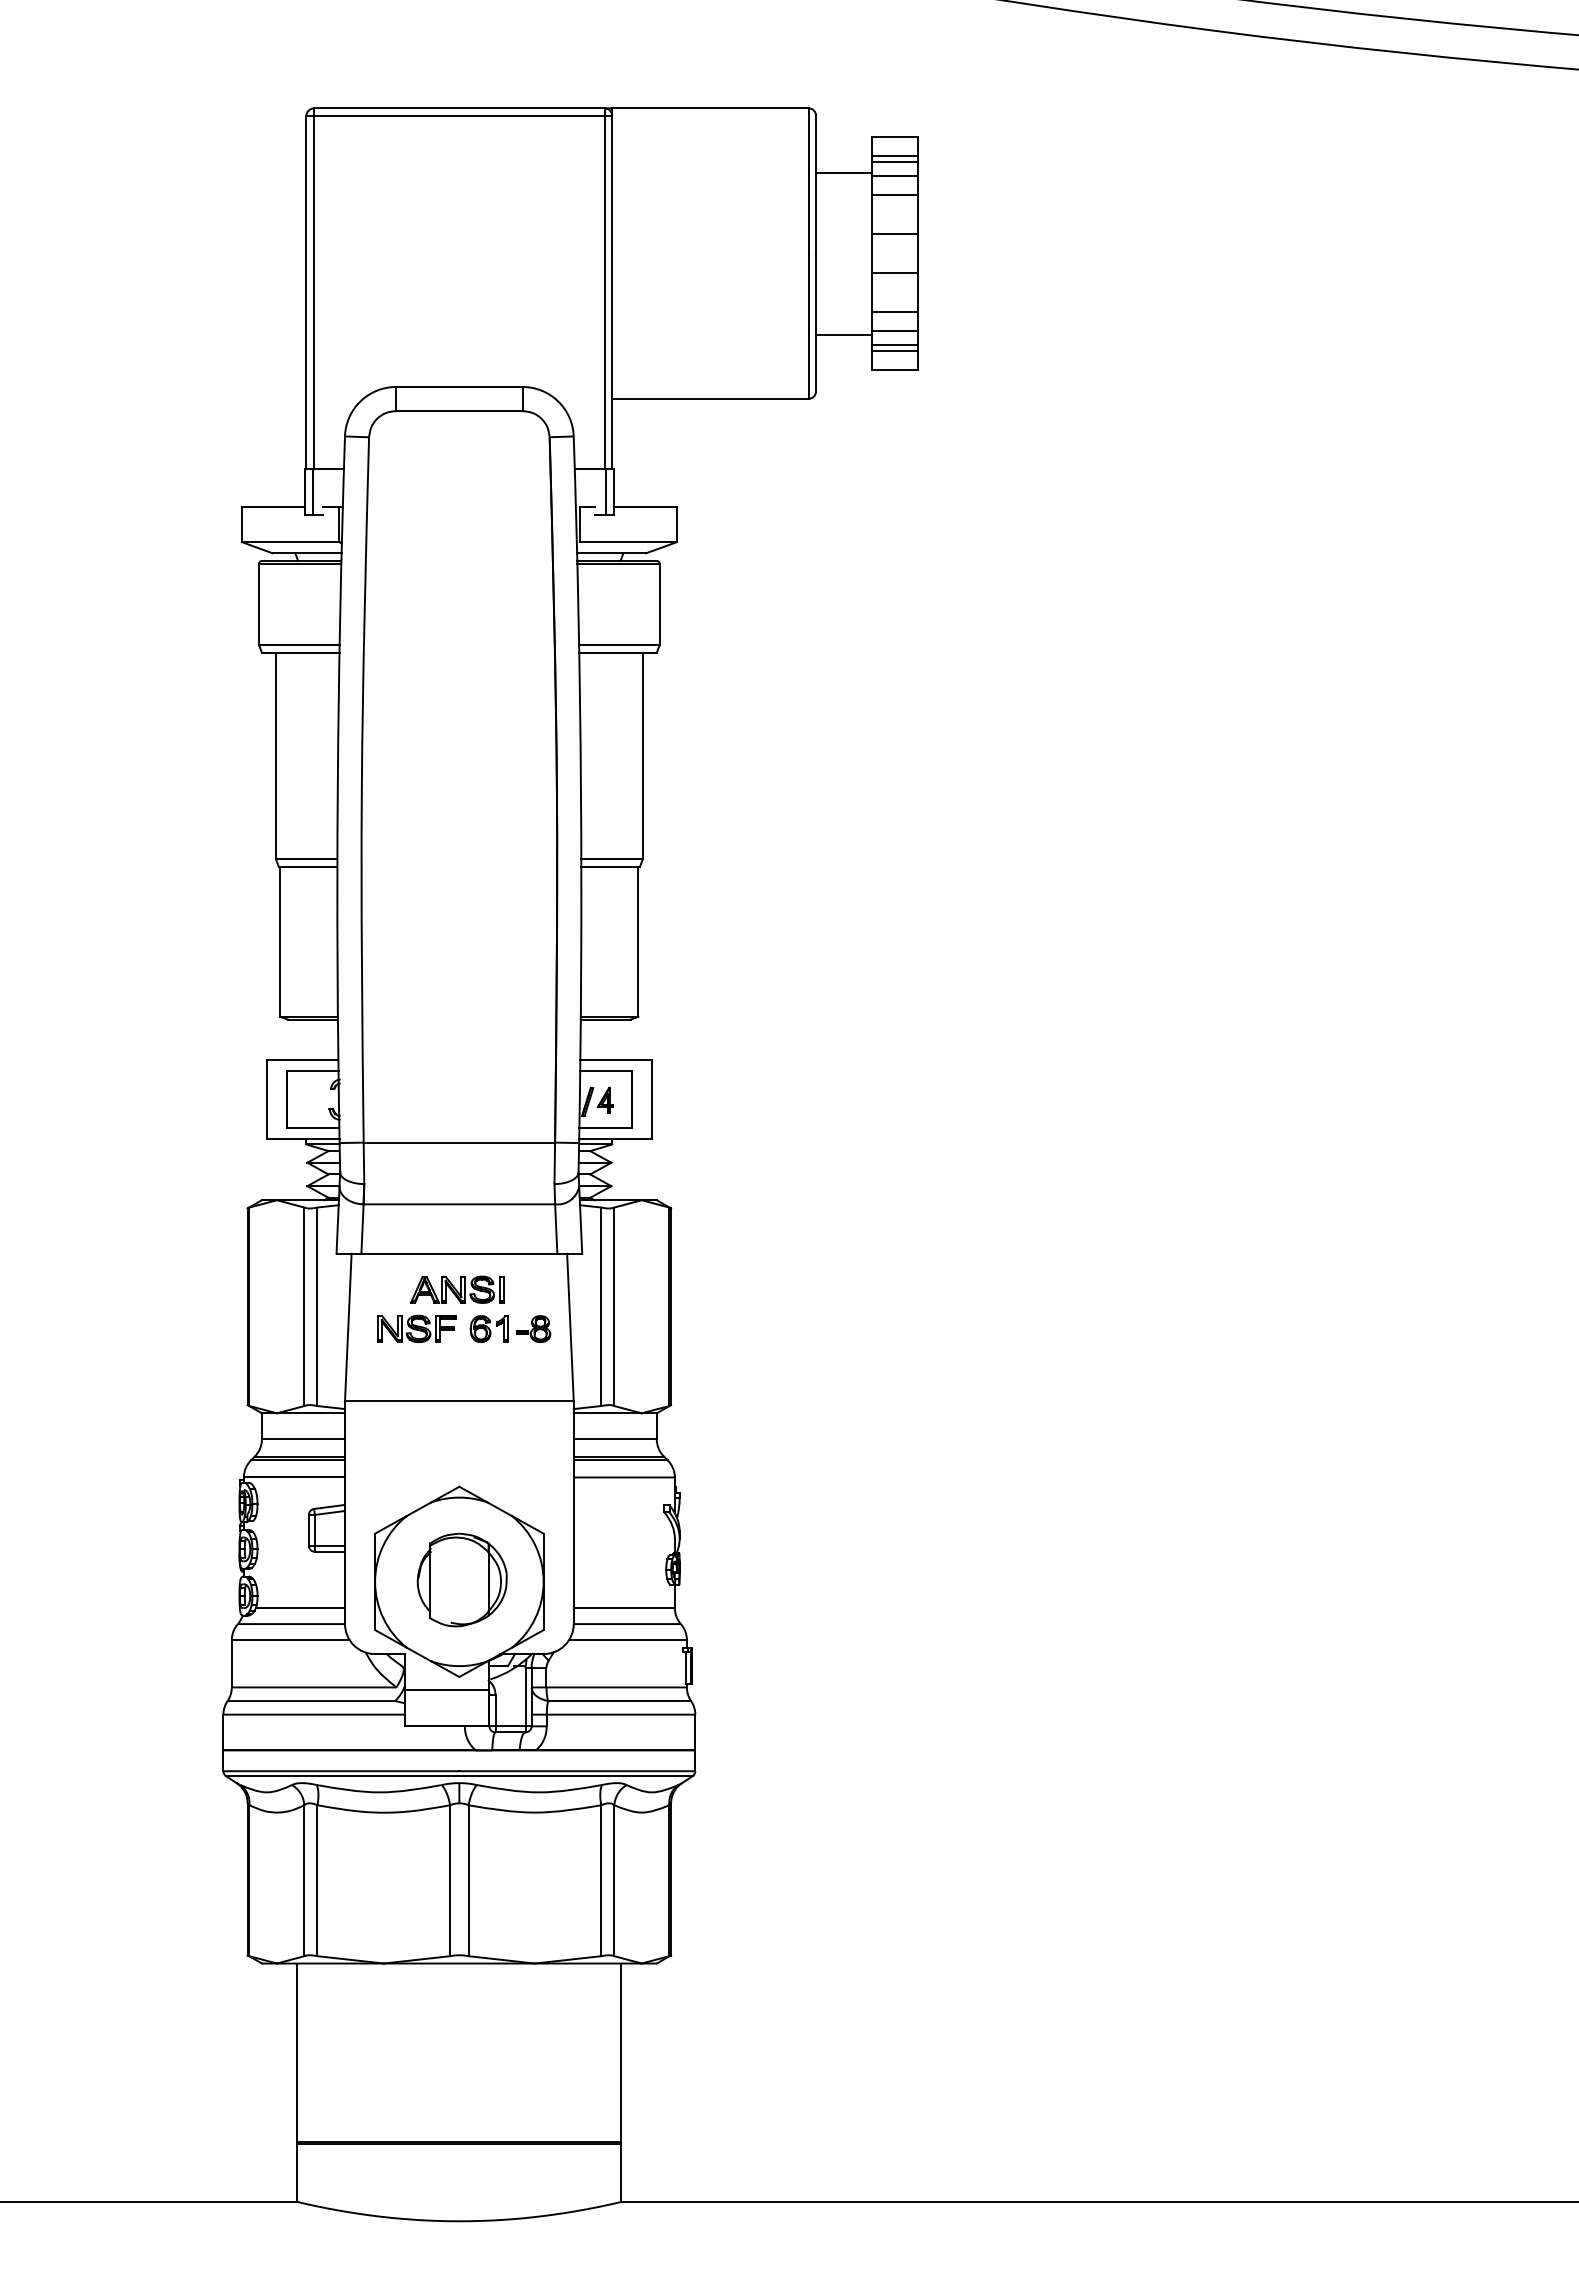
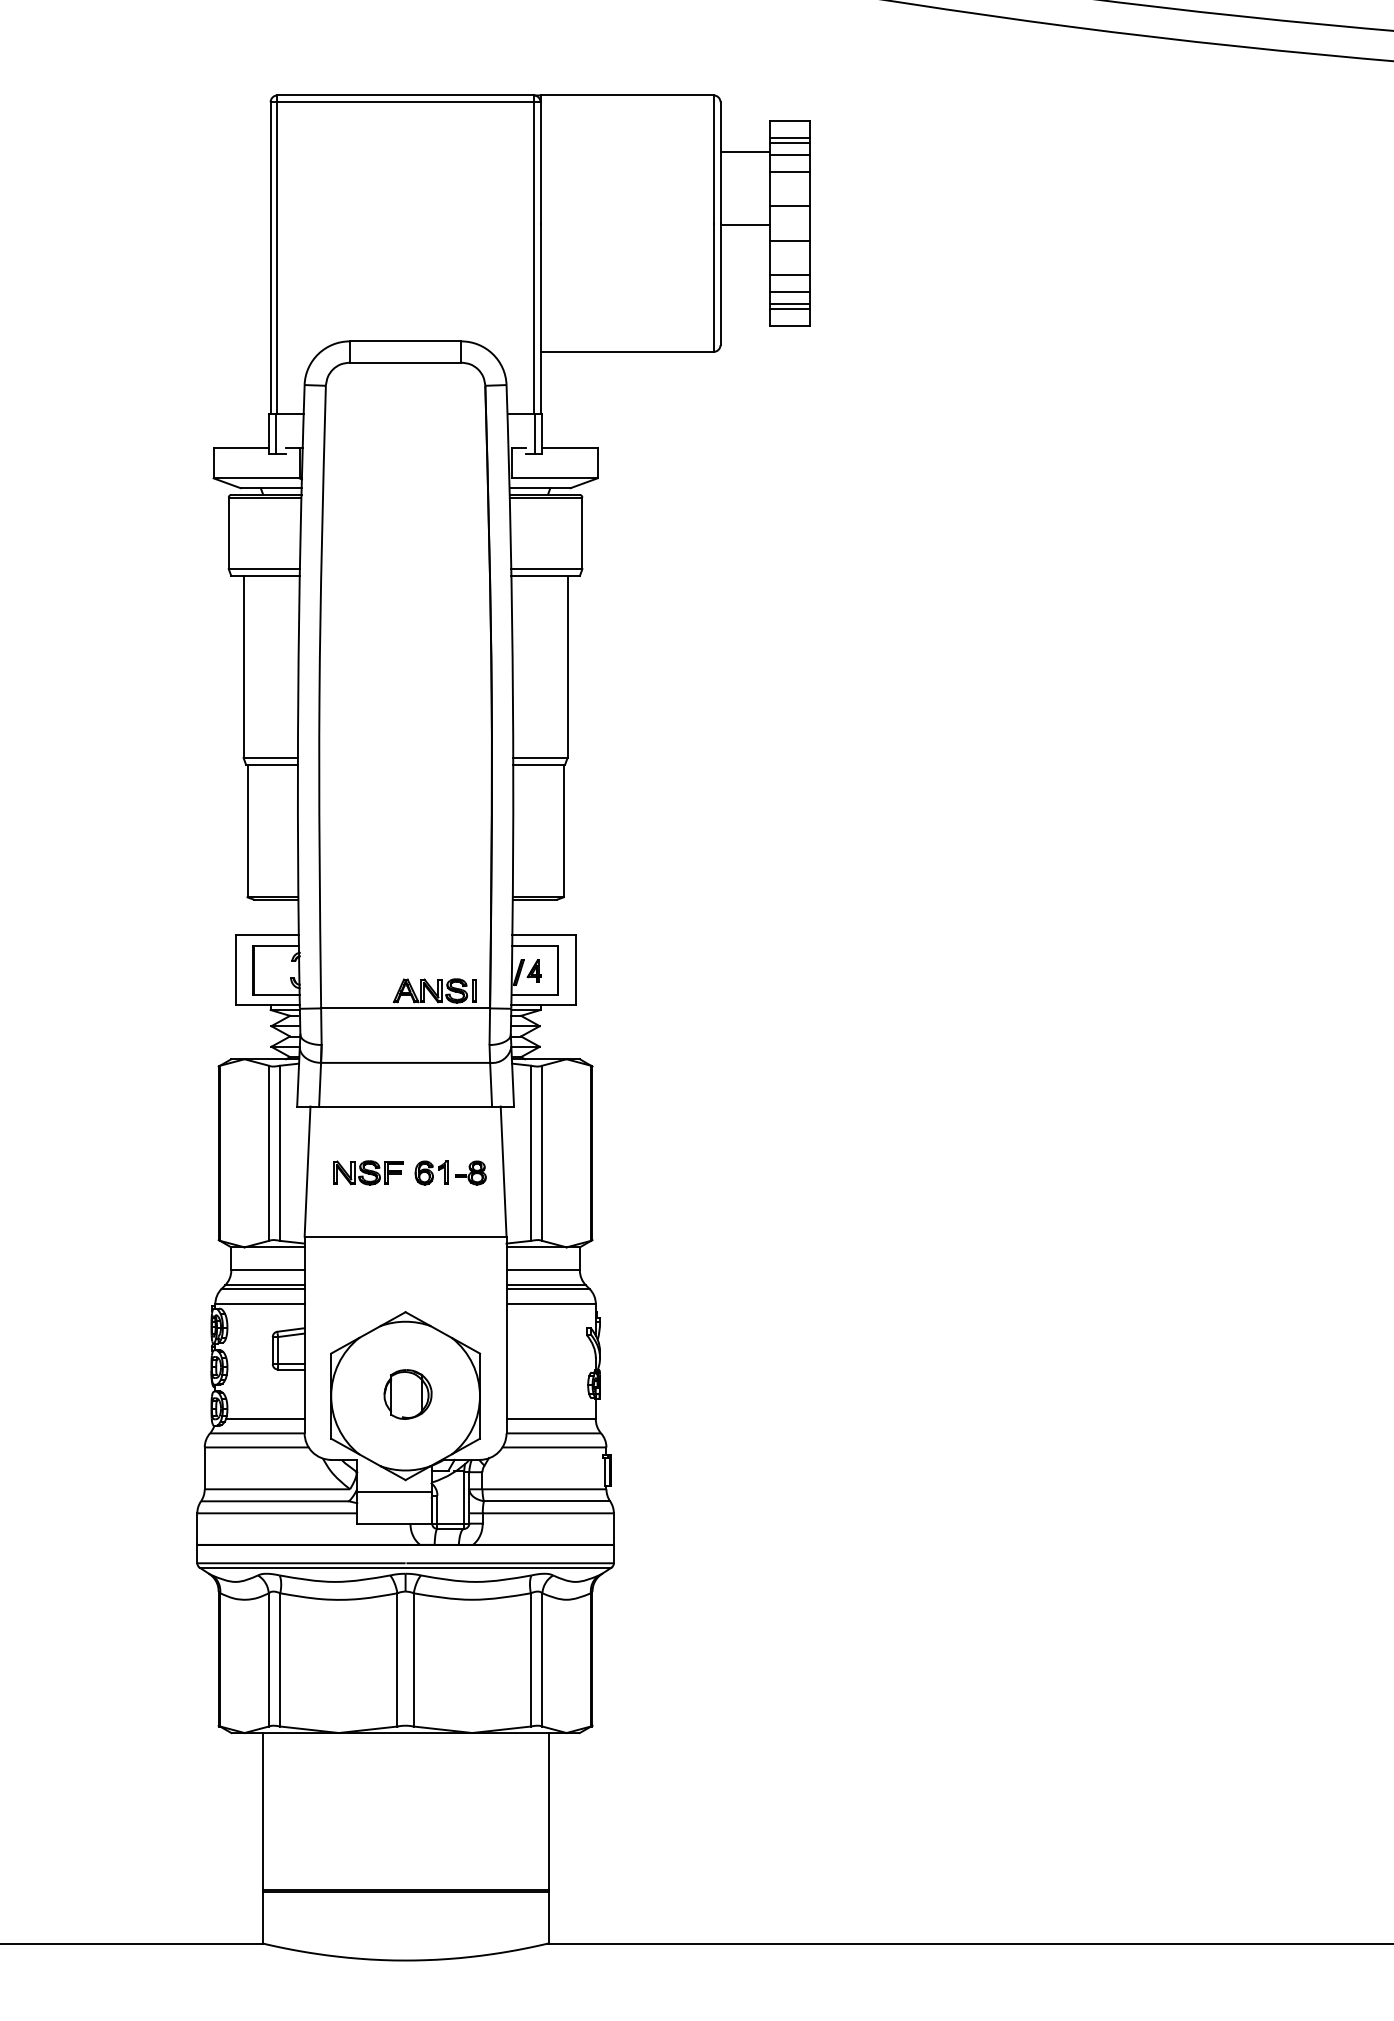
line: (844, 334) -> (745, 224), moved
part: (457, 1289) -> (434, 990), moved
part: (461, 1579) -> (407, 1394), size x0.6

